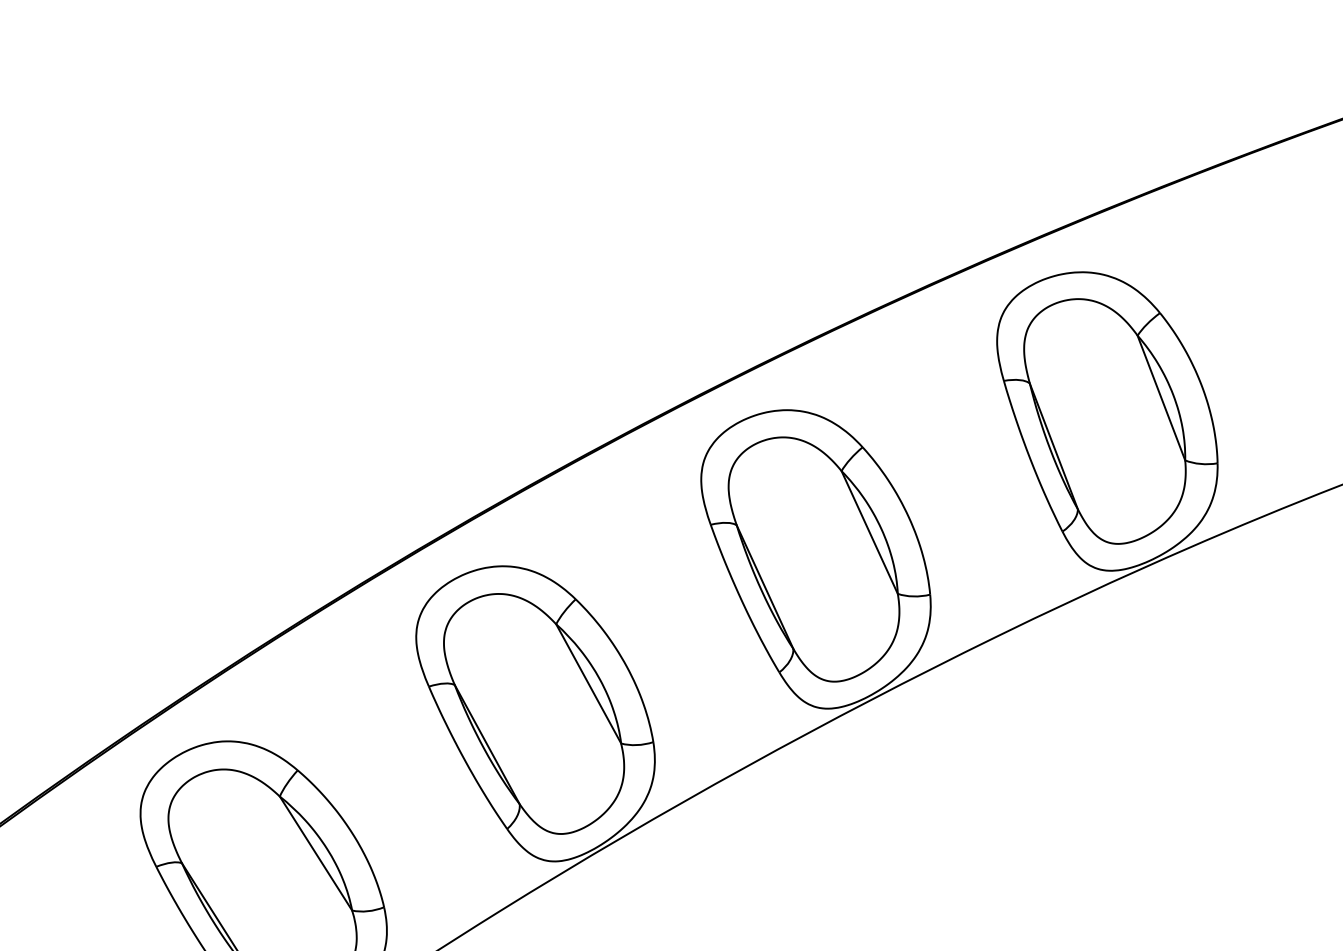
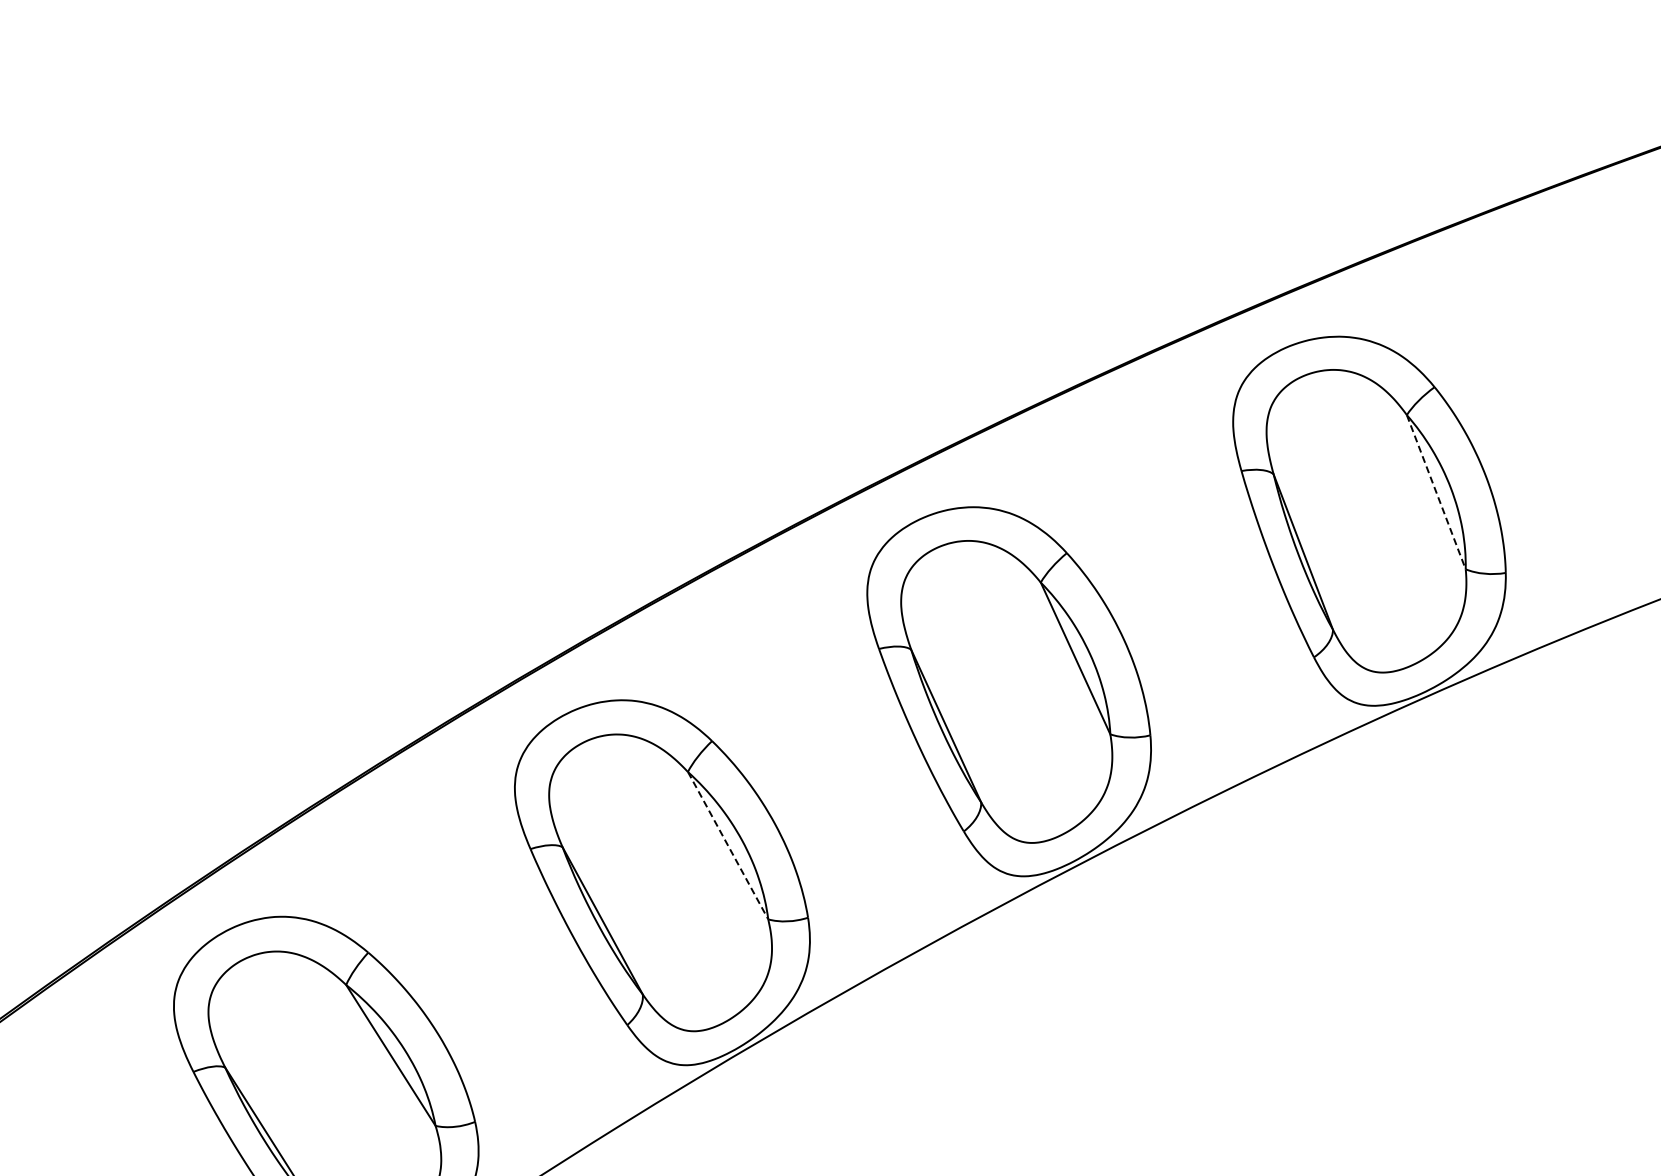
line: (1161, 398) -> (1436, 492), solid -> dashed
line: (589, 683) -> (728, 845), solid -> dashed

